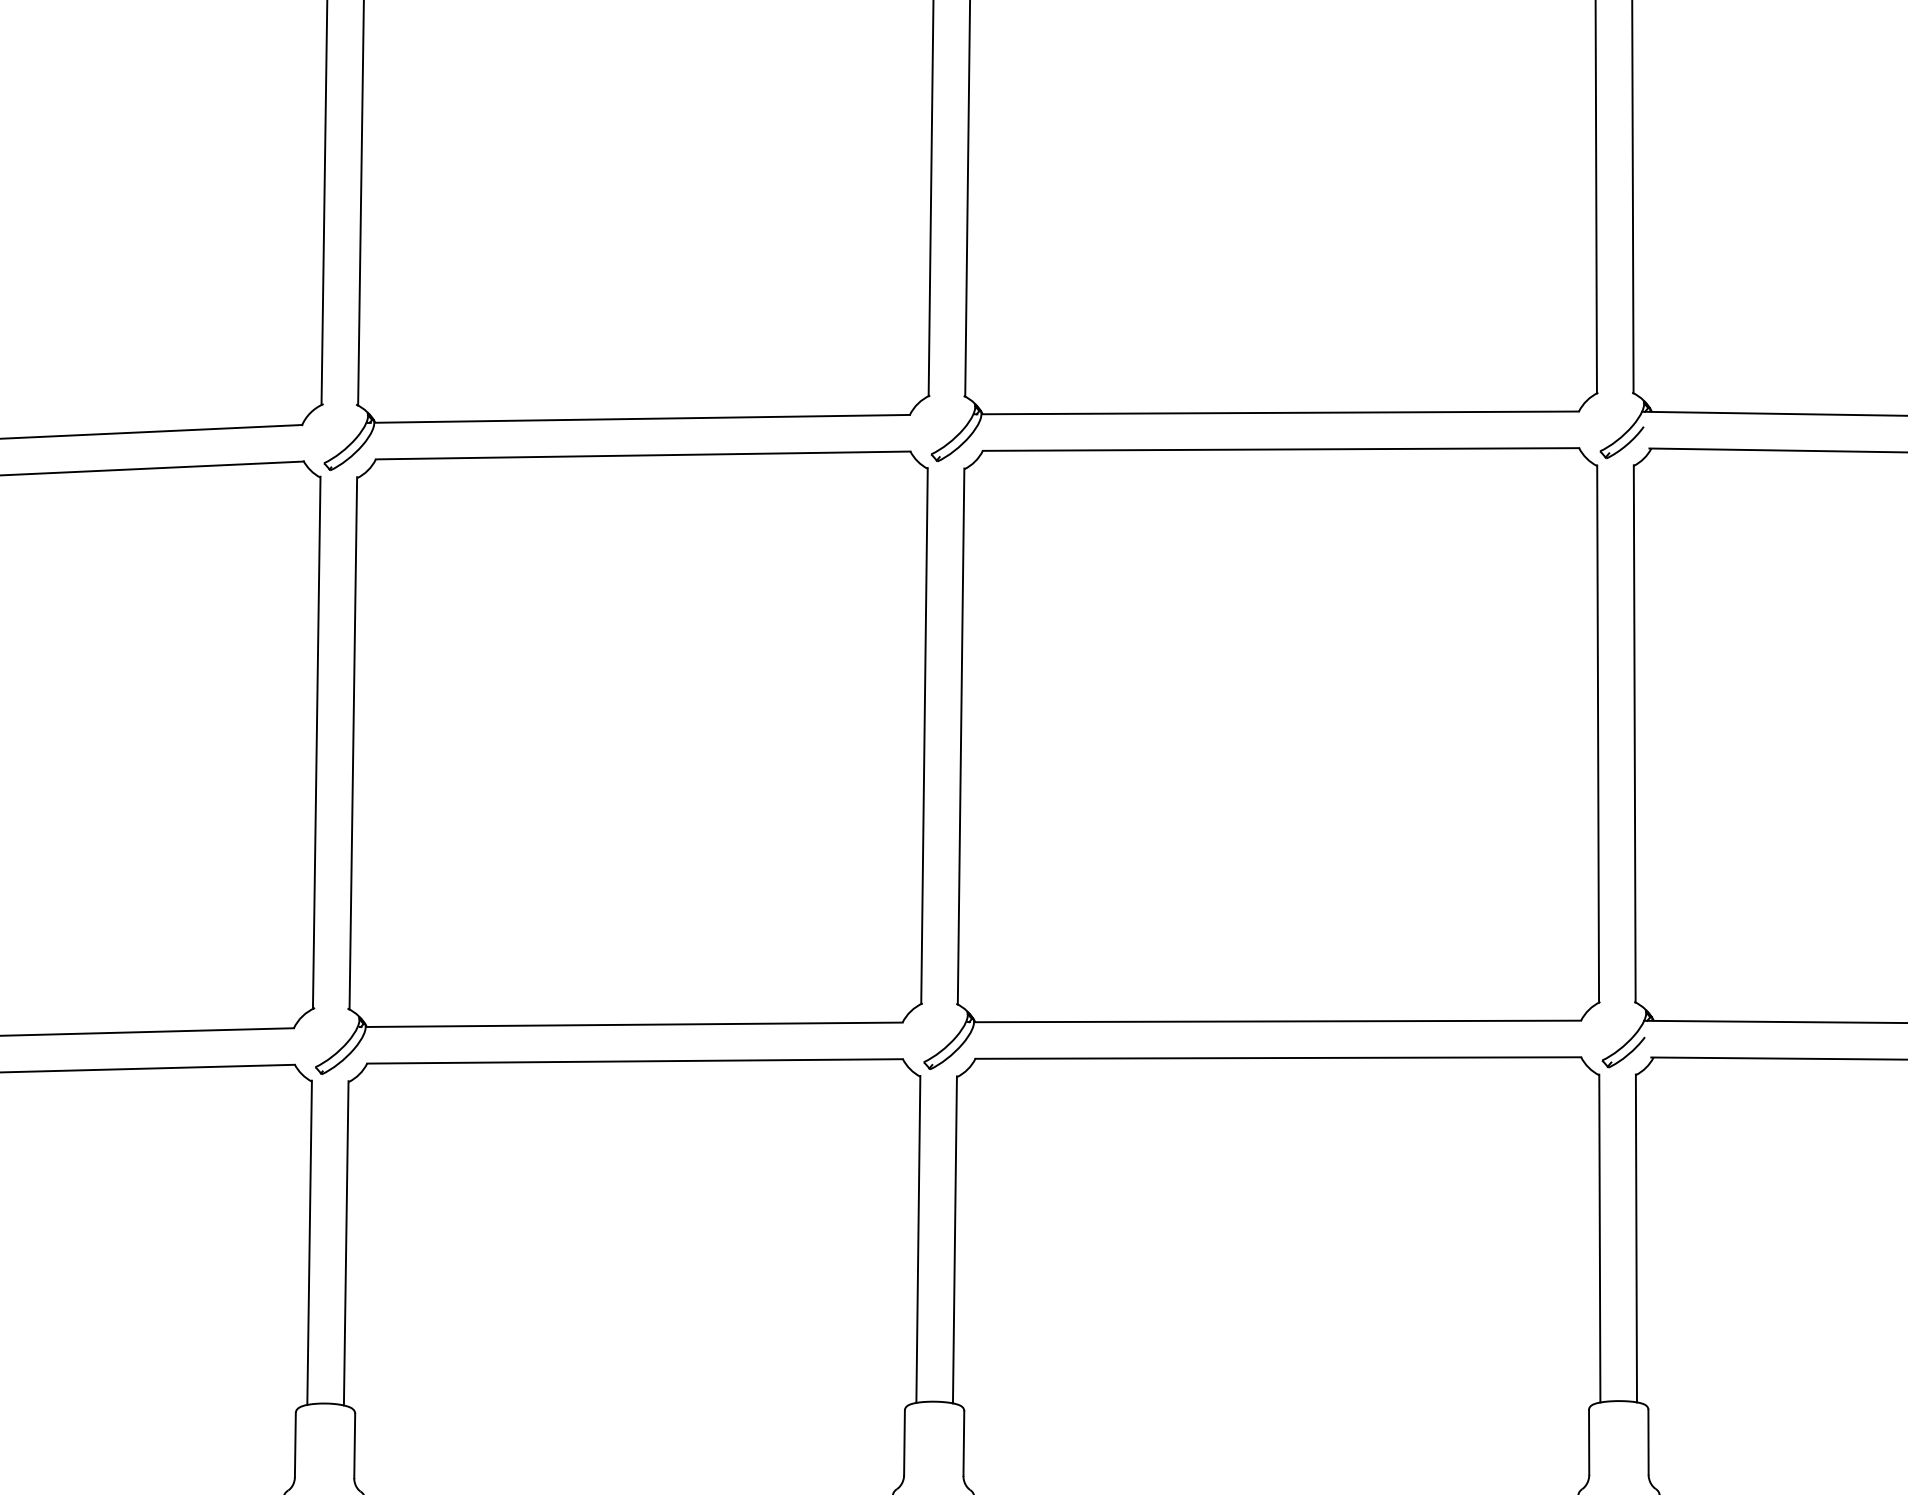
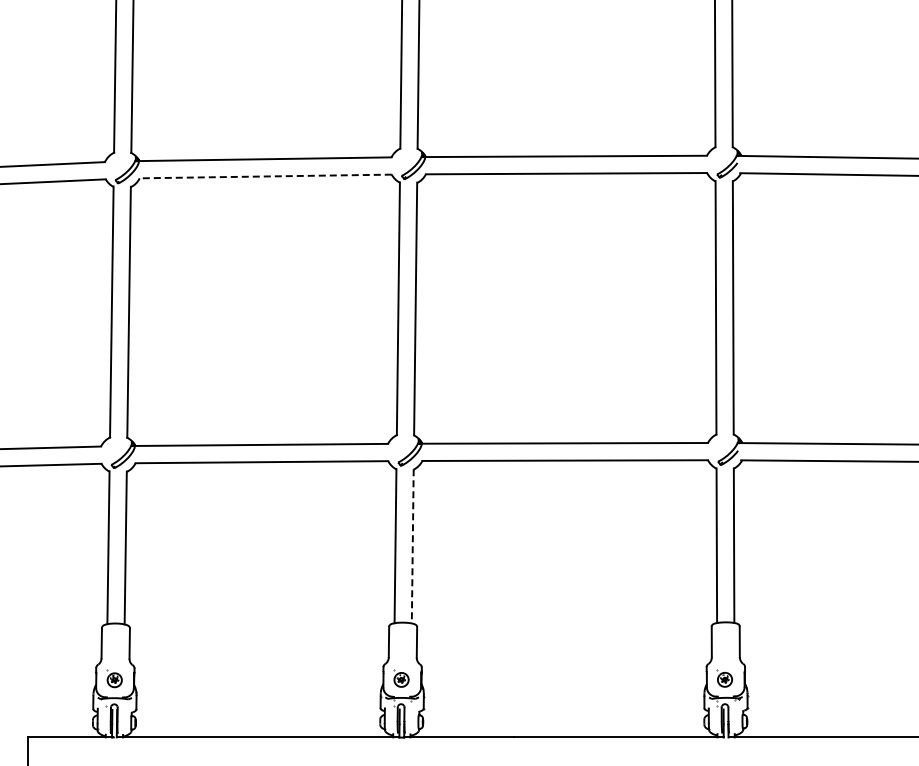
line: (642, 455) -> (265, 176), solid -> dashed
line: (954, 1240) -> (412, 546), solid -> dashed

